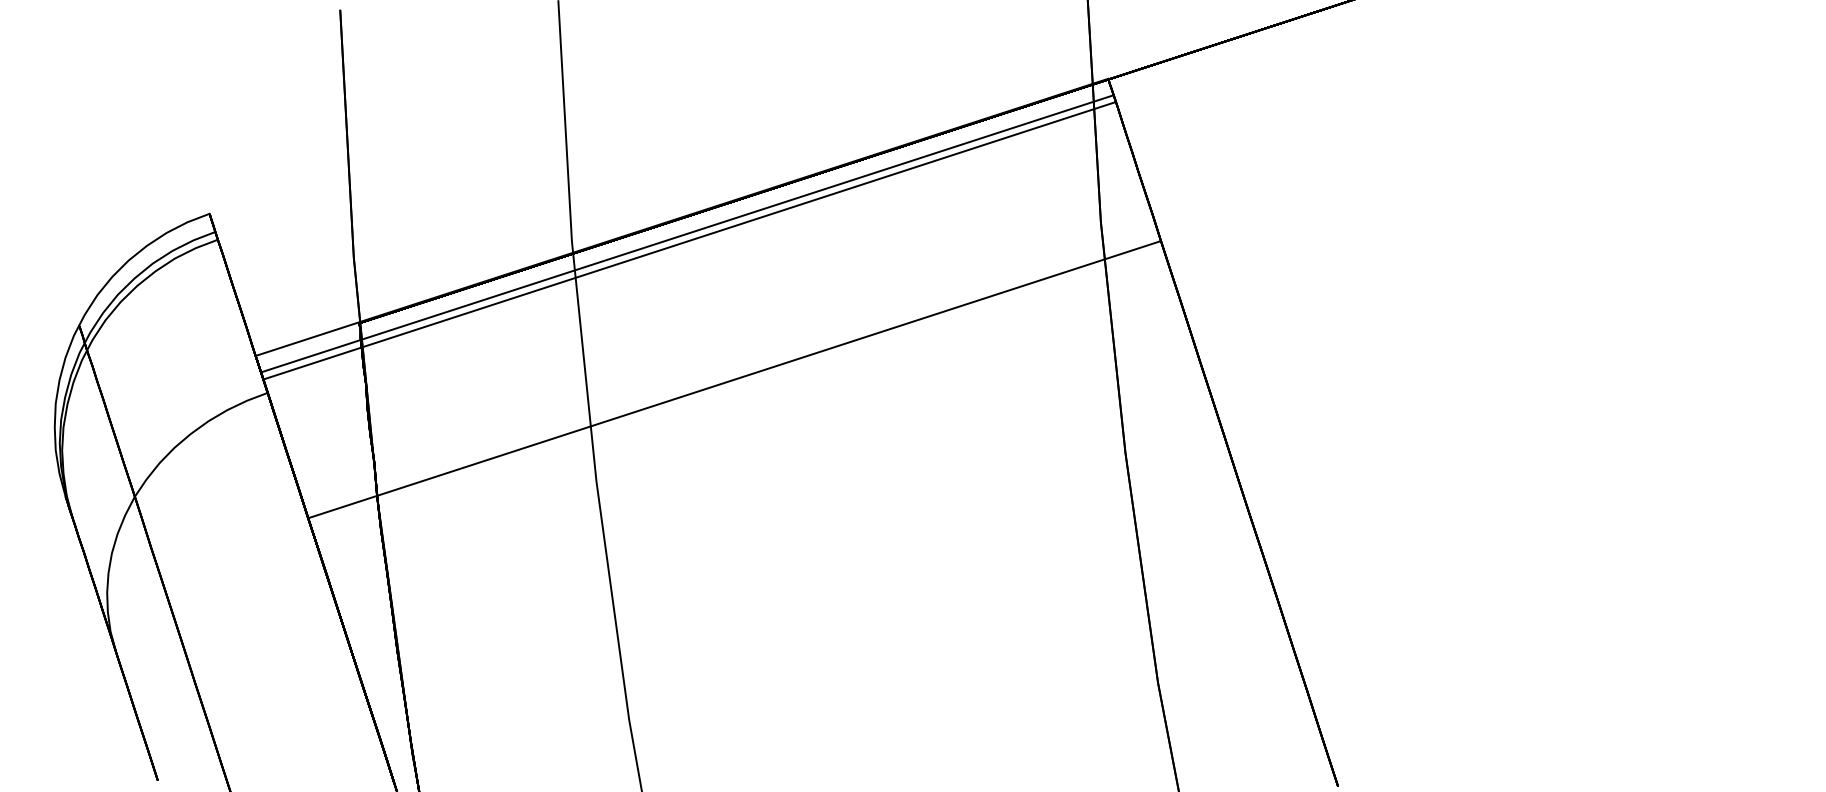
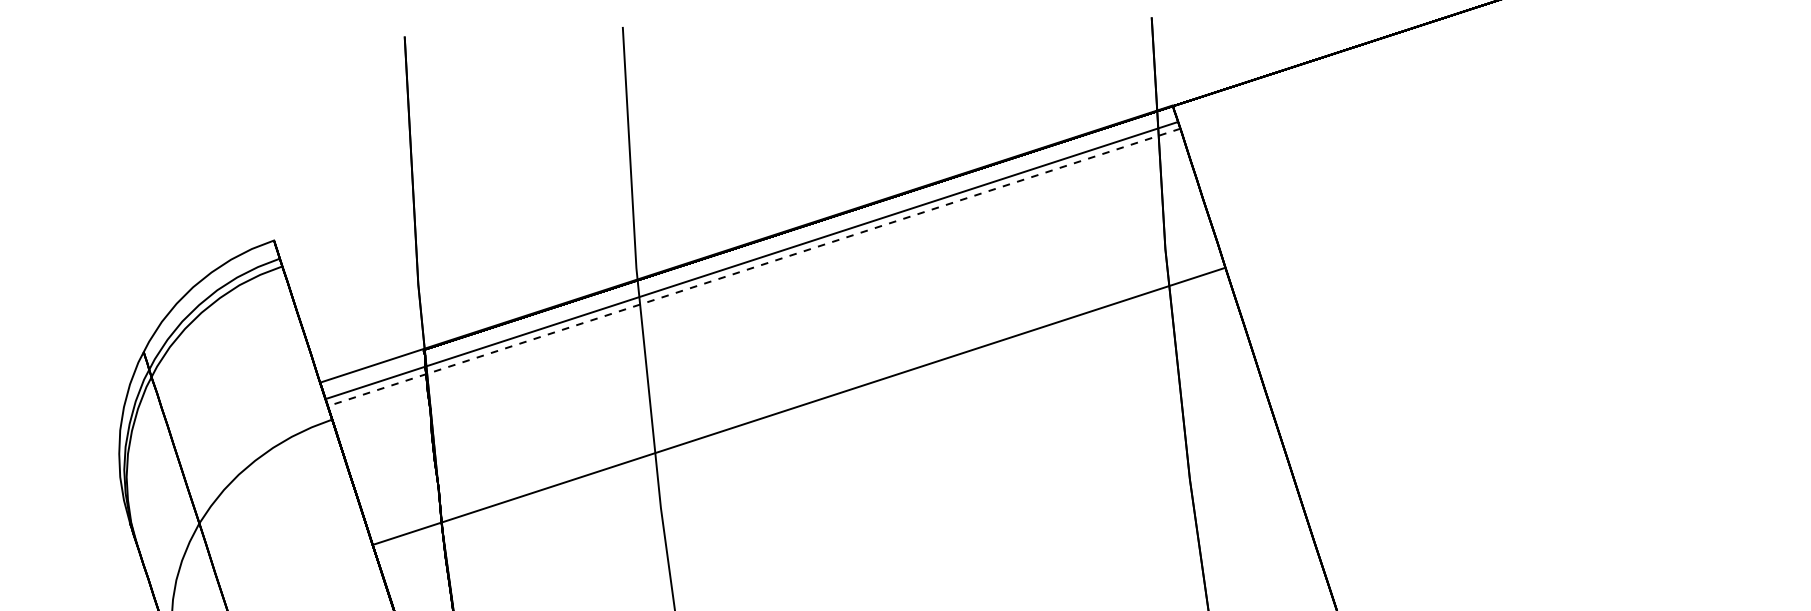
line: (689, 240) -> (753, 267), solid -> dashed

